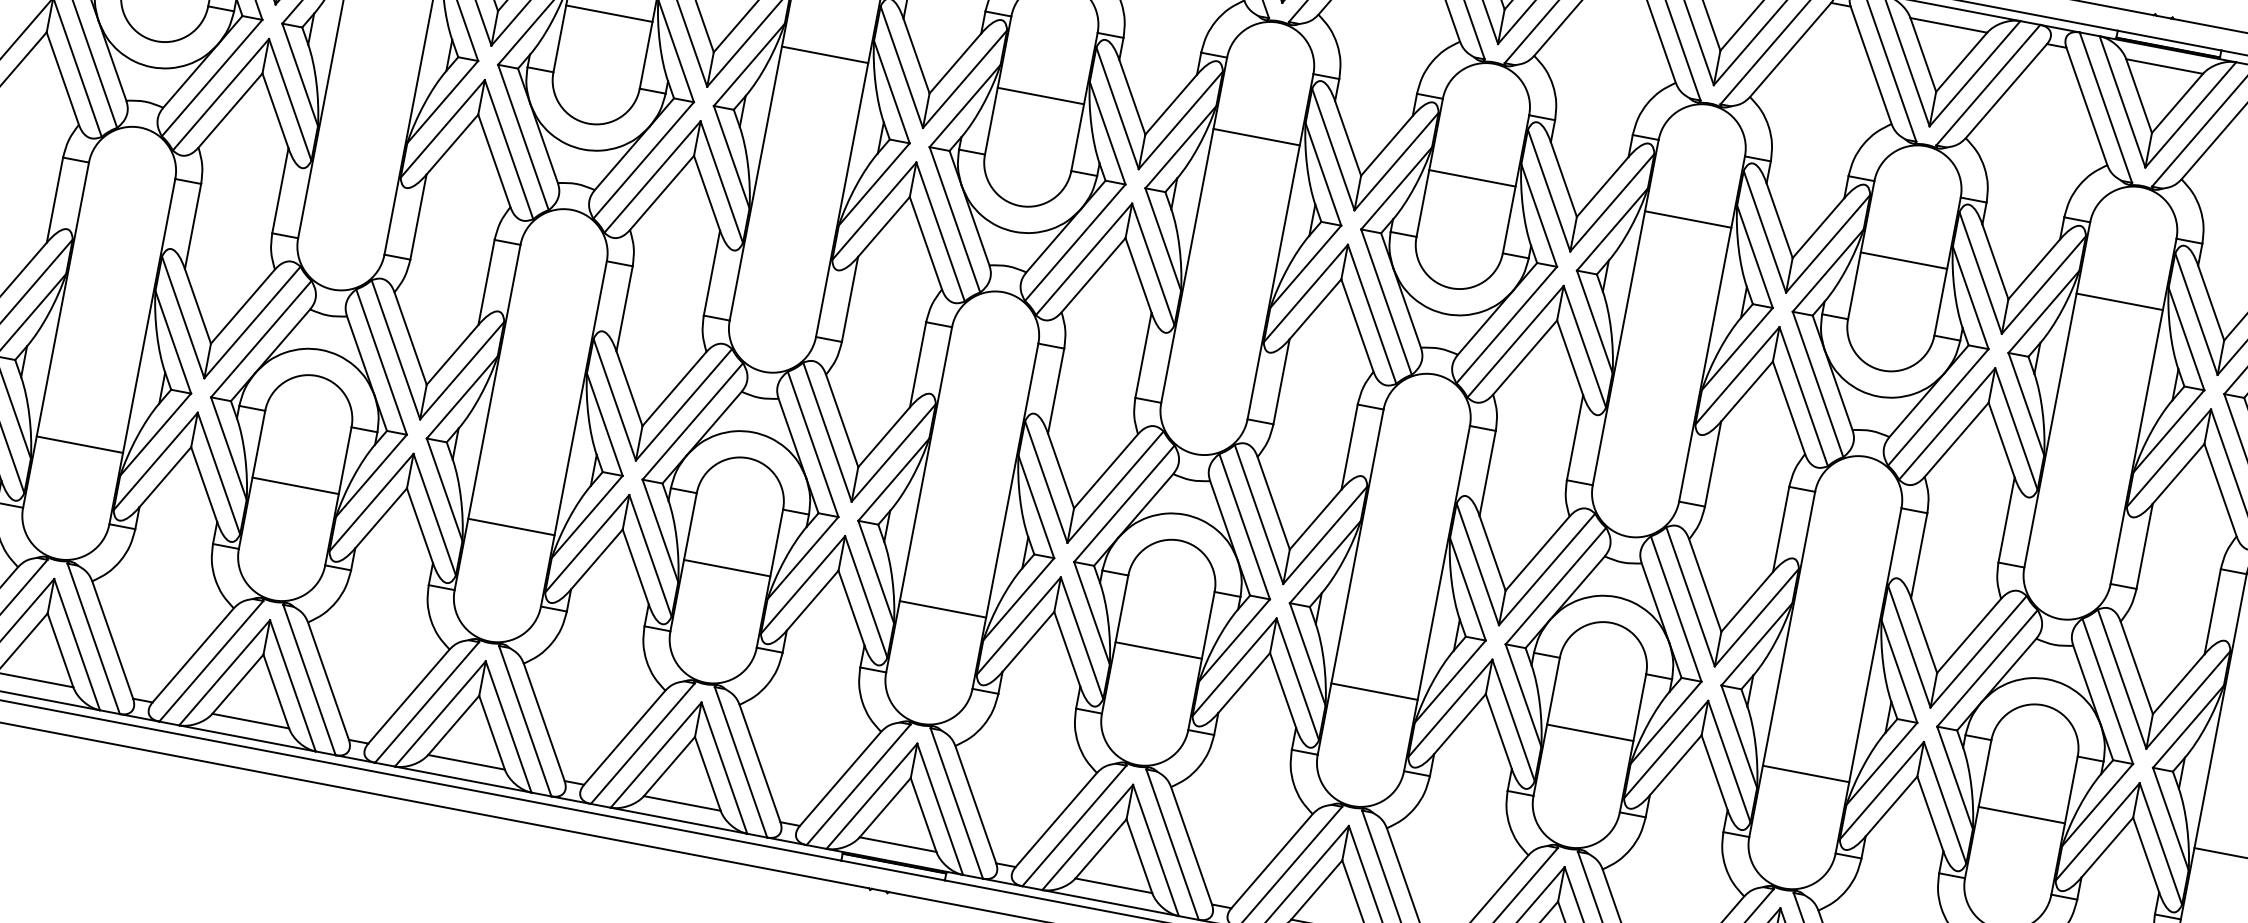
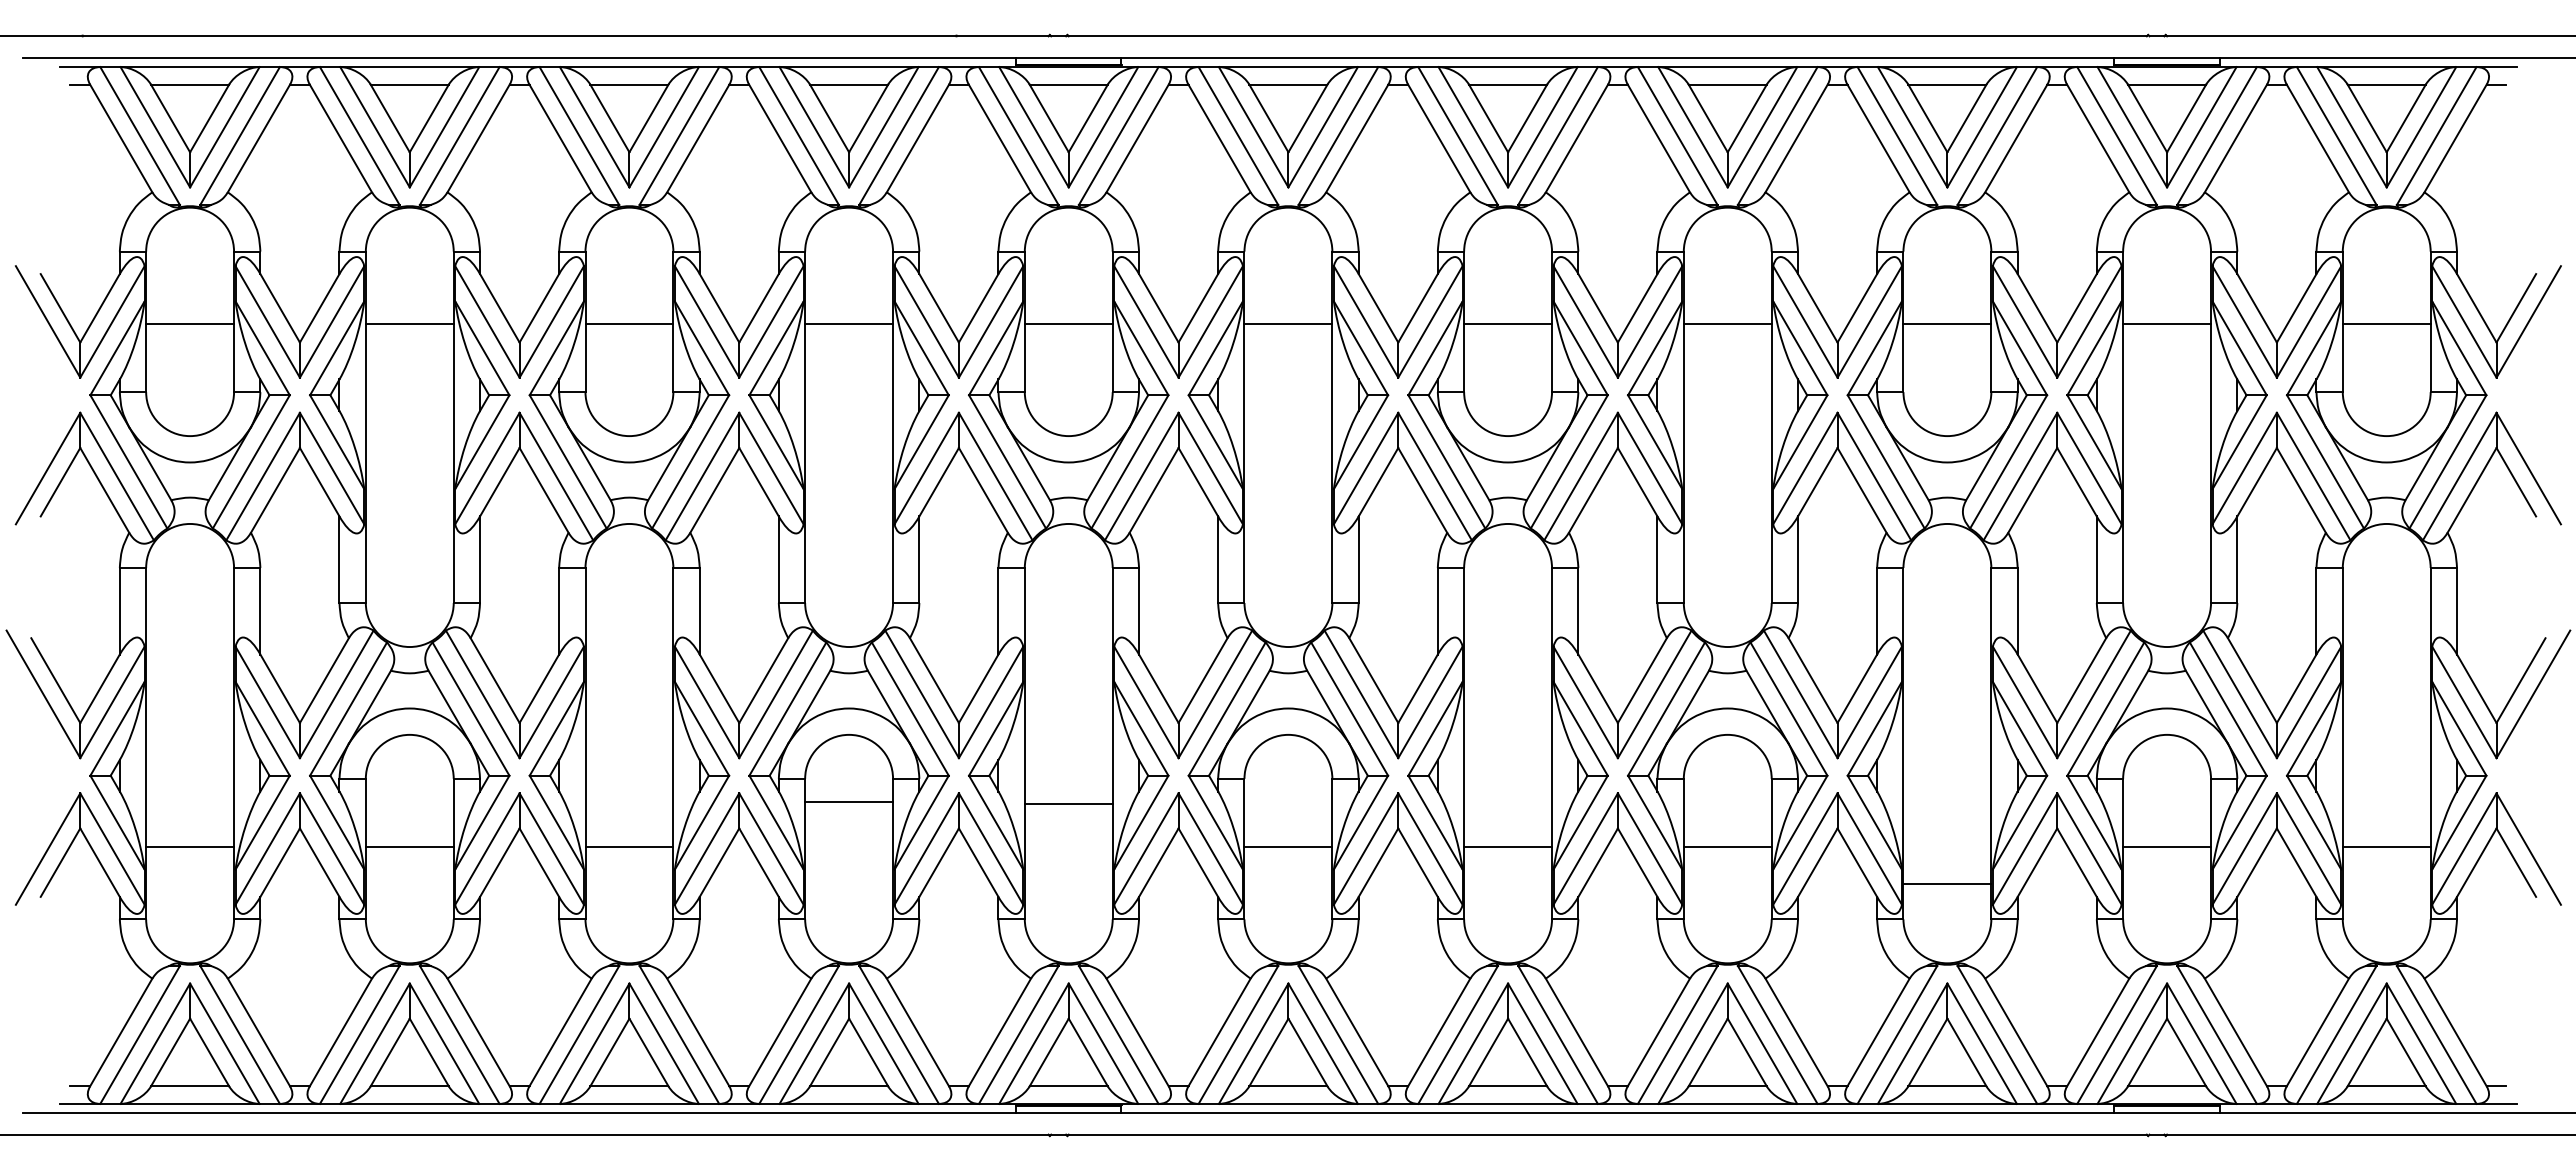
line: (727, 567) -> (849, 801), moved
line: (942, 609) -> (1068, 803), moved
line: (1806, 773) -> (1947, 883), moved

